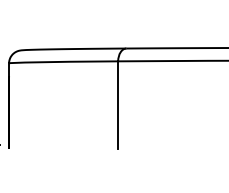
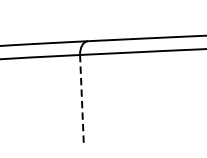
line: (118, 105) -> (82, 101), solid -> dashed

